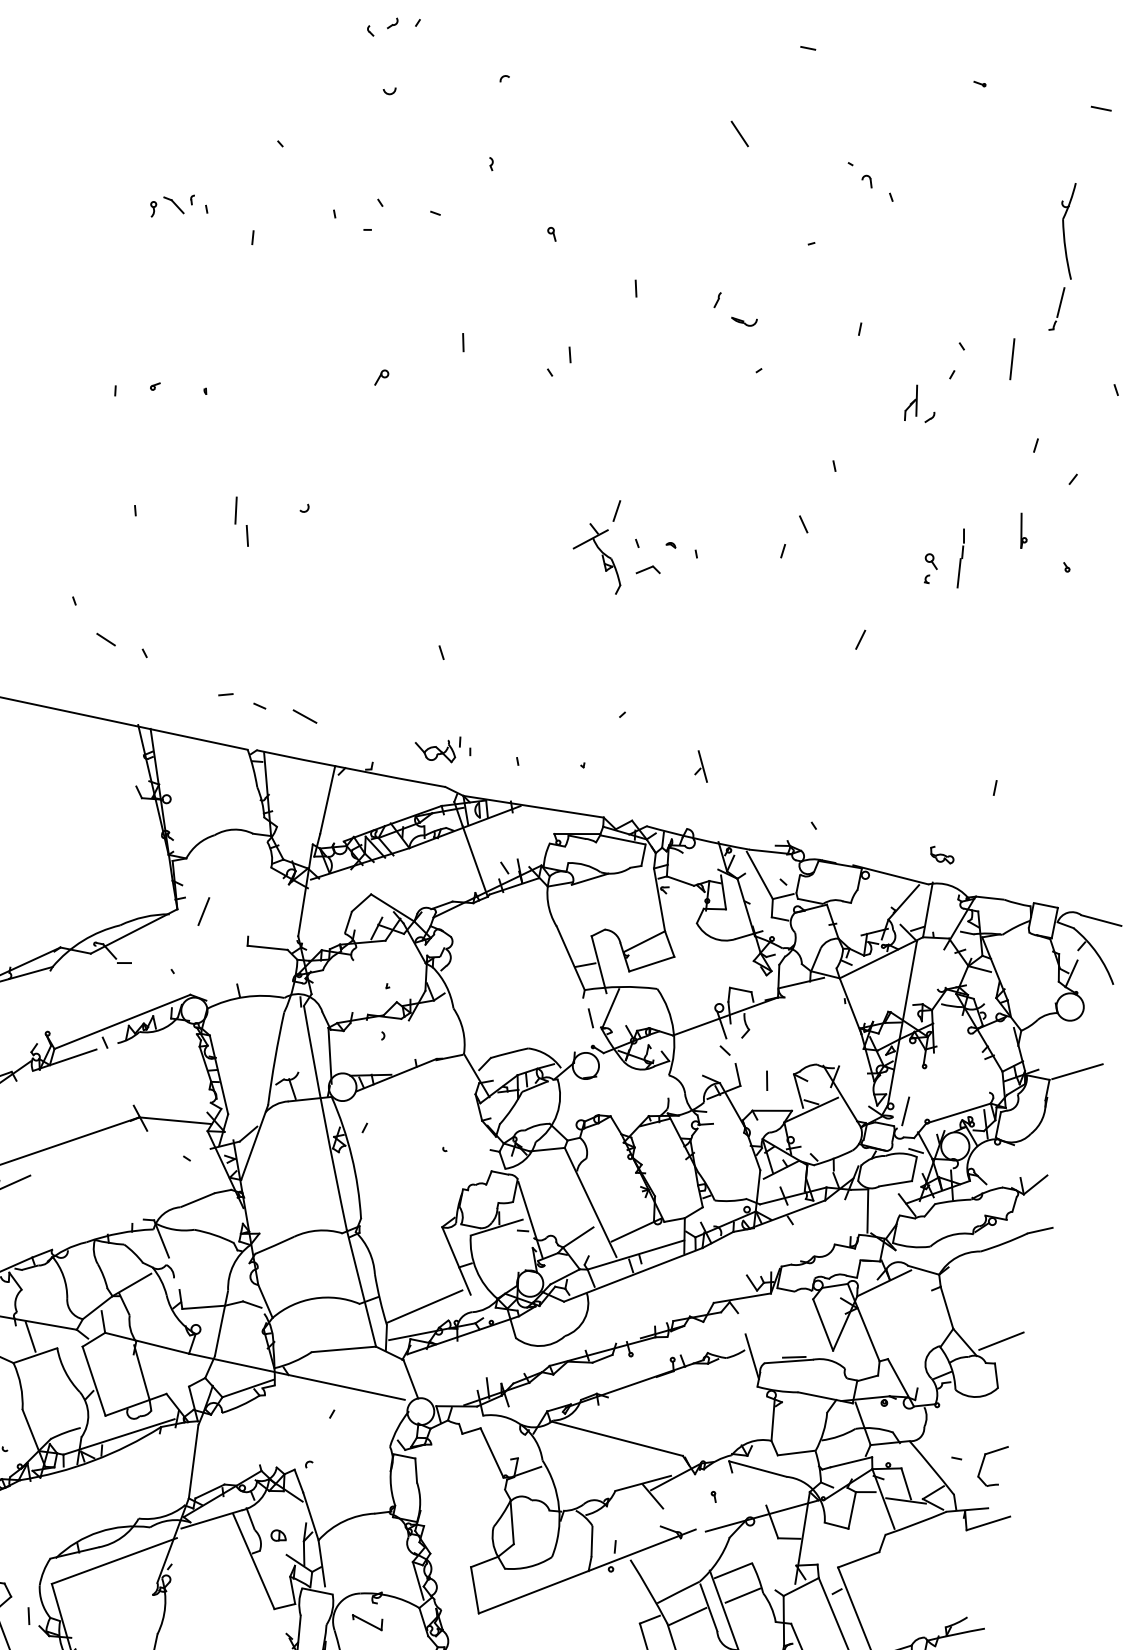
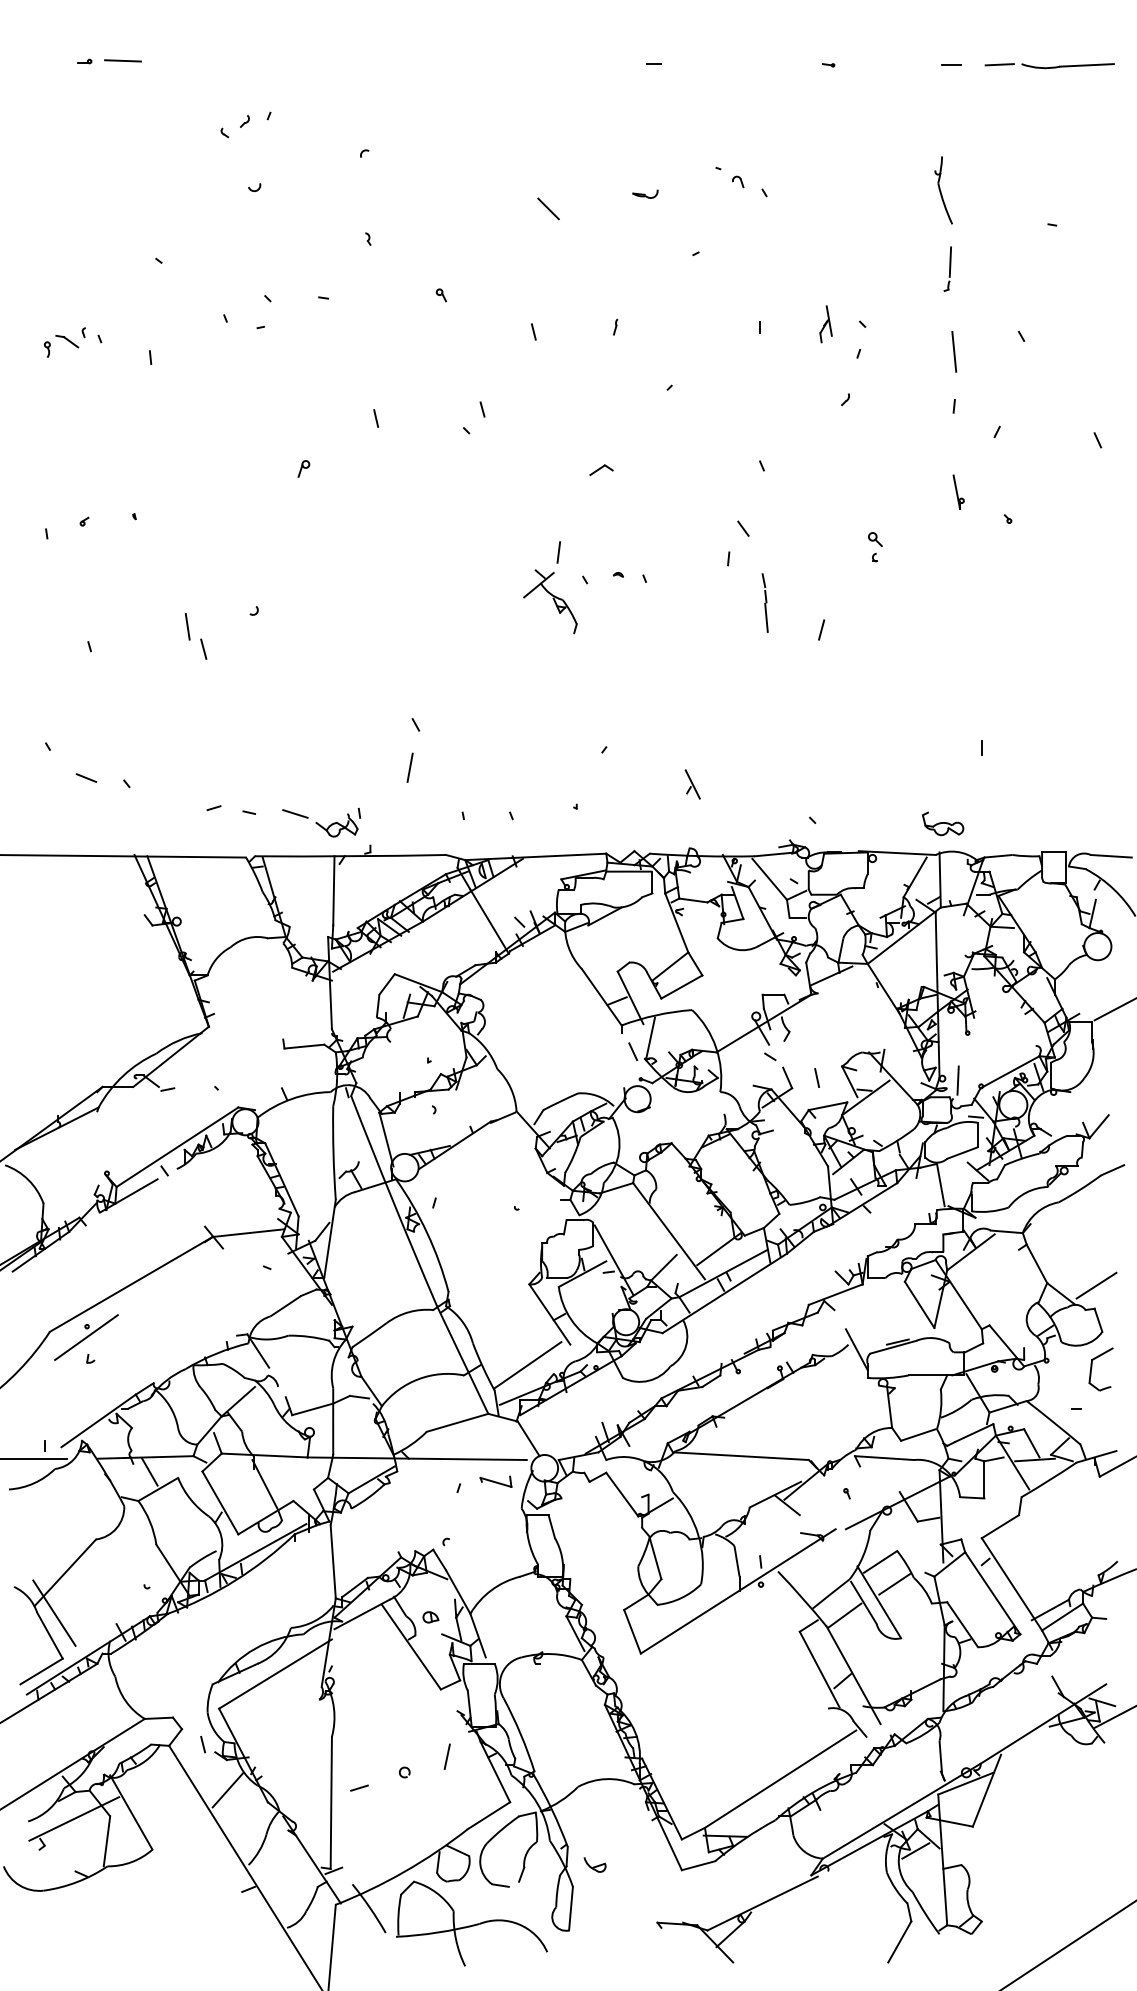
line: (739, 133) -> (548, 208), moved
part: (1068, 230) -> (943, 190), size x0.71
part: (744, 320) -> (645, 193), moved
line: (1012, 358) -> (954, 351), moved
part: (912, 403) -> (825, 324), moved
part: (960, 557) -> (764, 602), moved
part: (648, 570) -> (601, 470), moved
part: (437, 746) -> (338, 822), moved
part: (942, 854) -> (943, 823), size x1.67
line: (203, 911) -> (409, 767), moved
part: (984, 1461) -> (1092, 1367), moved
part: (366, 1621) -> (495, 1481), moved

